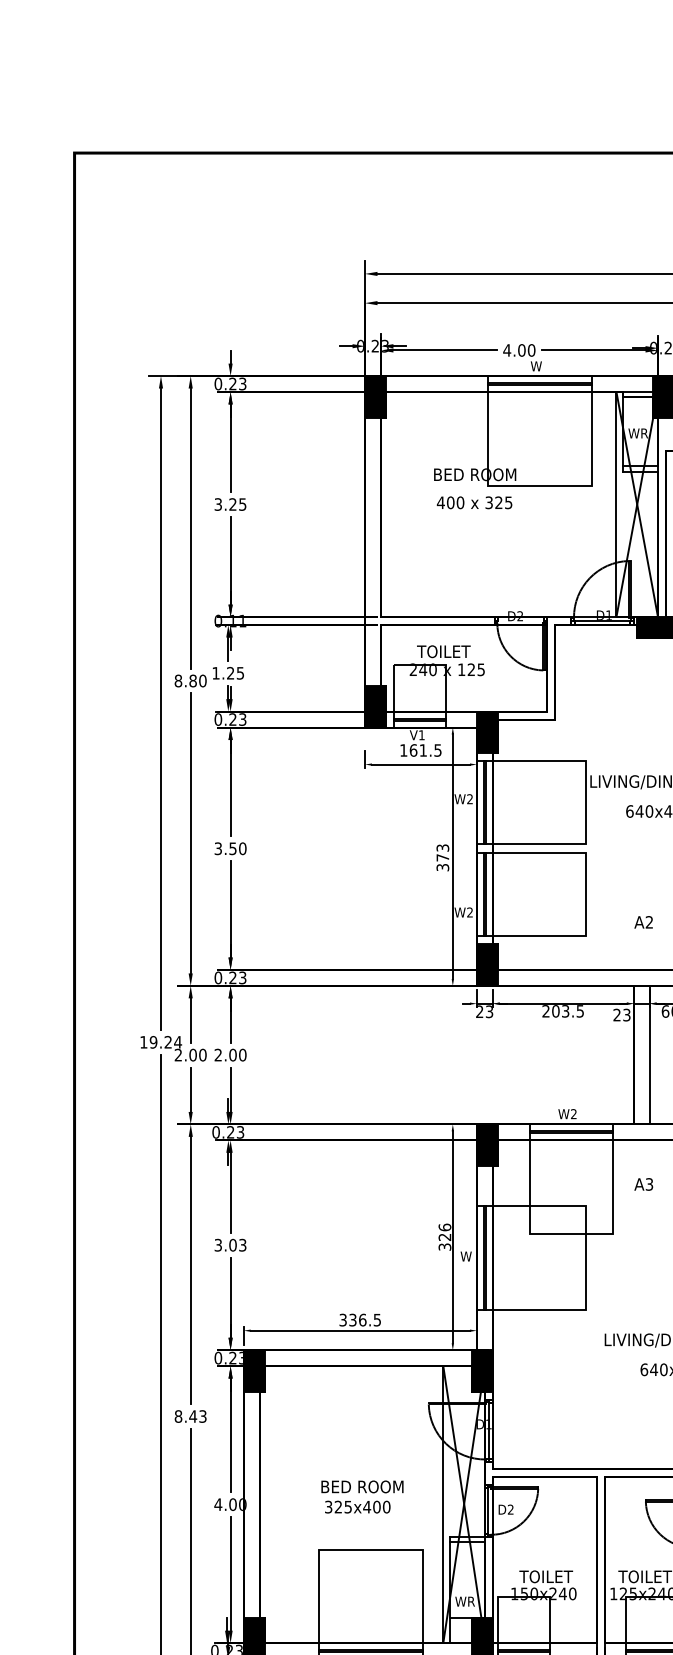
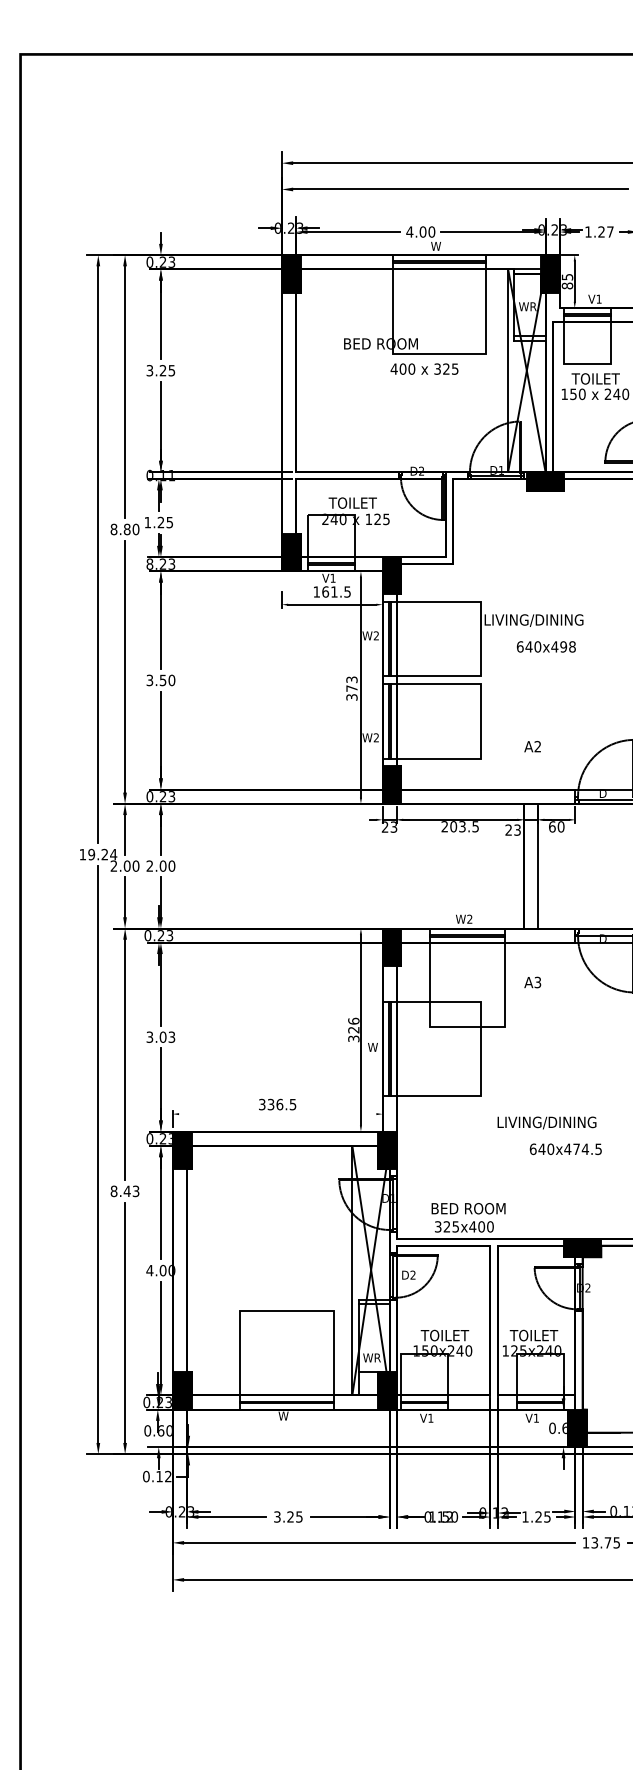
text: (474, 502) -> (424, 368), moved
text: (217, 718) -> (149, 563), 0.23 -> 8.23
line: (360, 1331) -> (277, 1114), removed
text: (362, 1496) -> (468, 1217), moved

